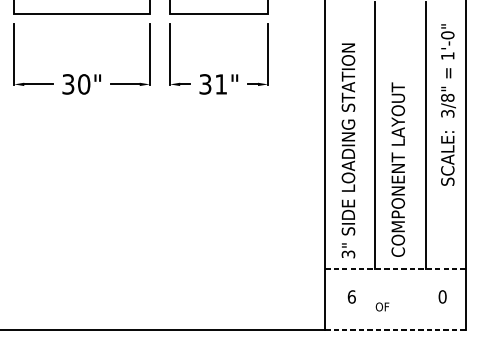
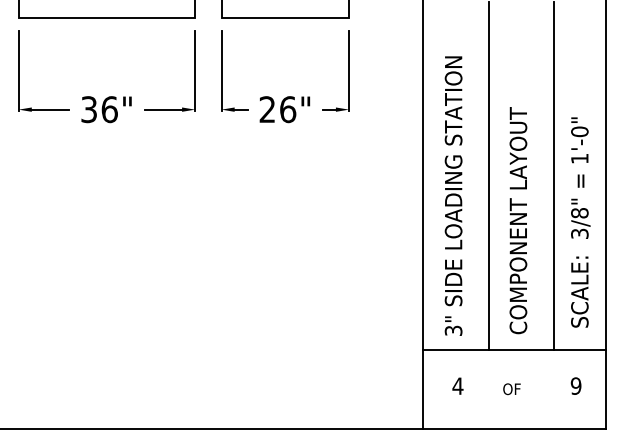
text: (83, 84) -> (109, 109), 30" -> 36"
text: (213, 84) -> (277, 109), 31" -> 26"
text: (448, 105) -> (580, 222), moved
line: (396, 268) -> (515, 349), dashed -> solid
text: (442, 296) -> (575, 385), 0 -> 9
text: (351, 297) -> (457, 386), 6 -> 4
text: (382, 307) -> (511, 389), moved
line: (395, 329) -> (514, 428), dashed -> solid

